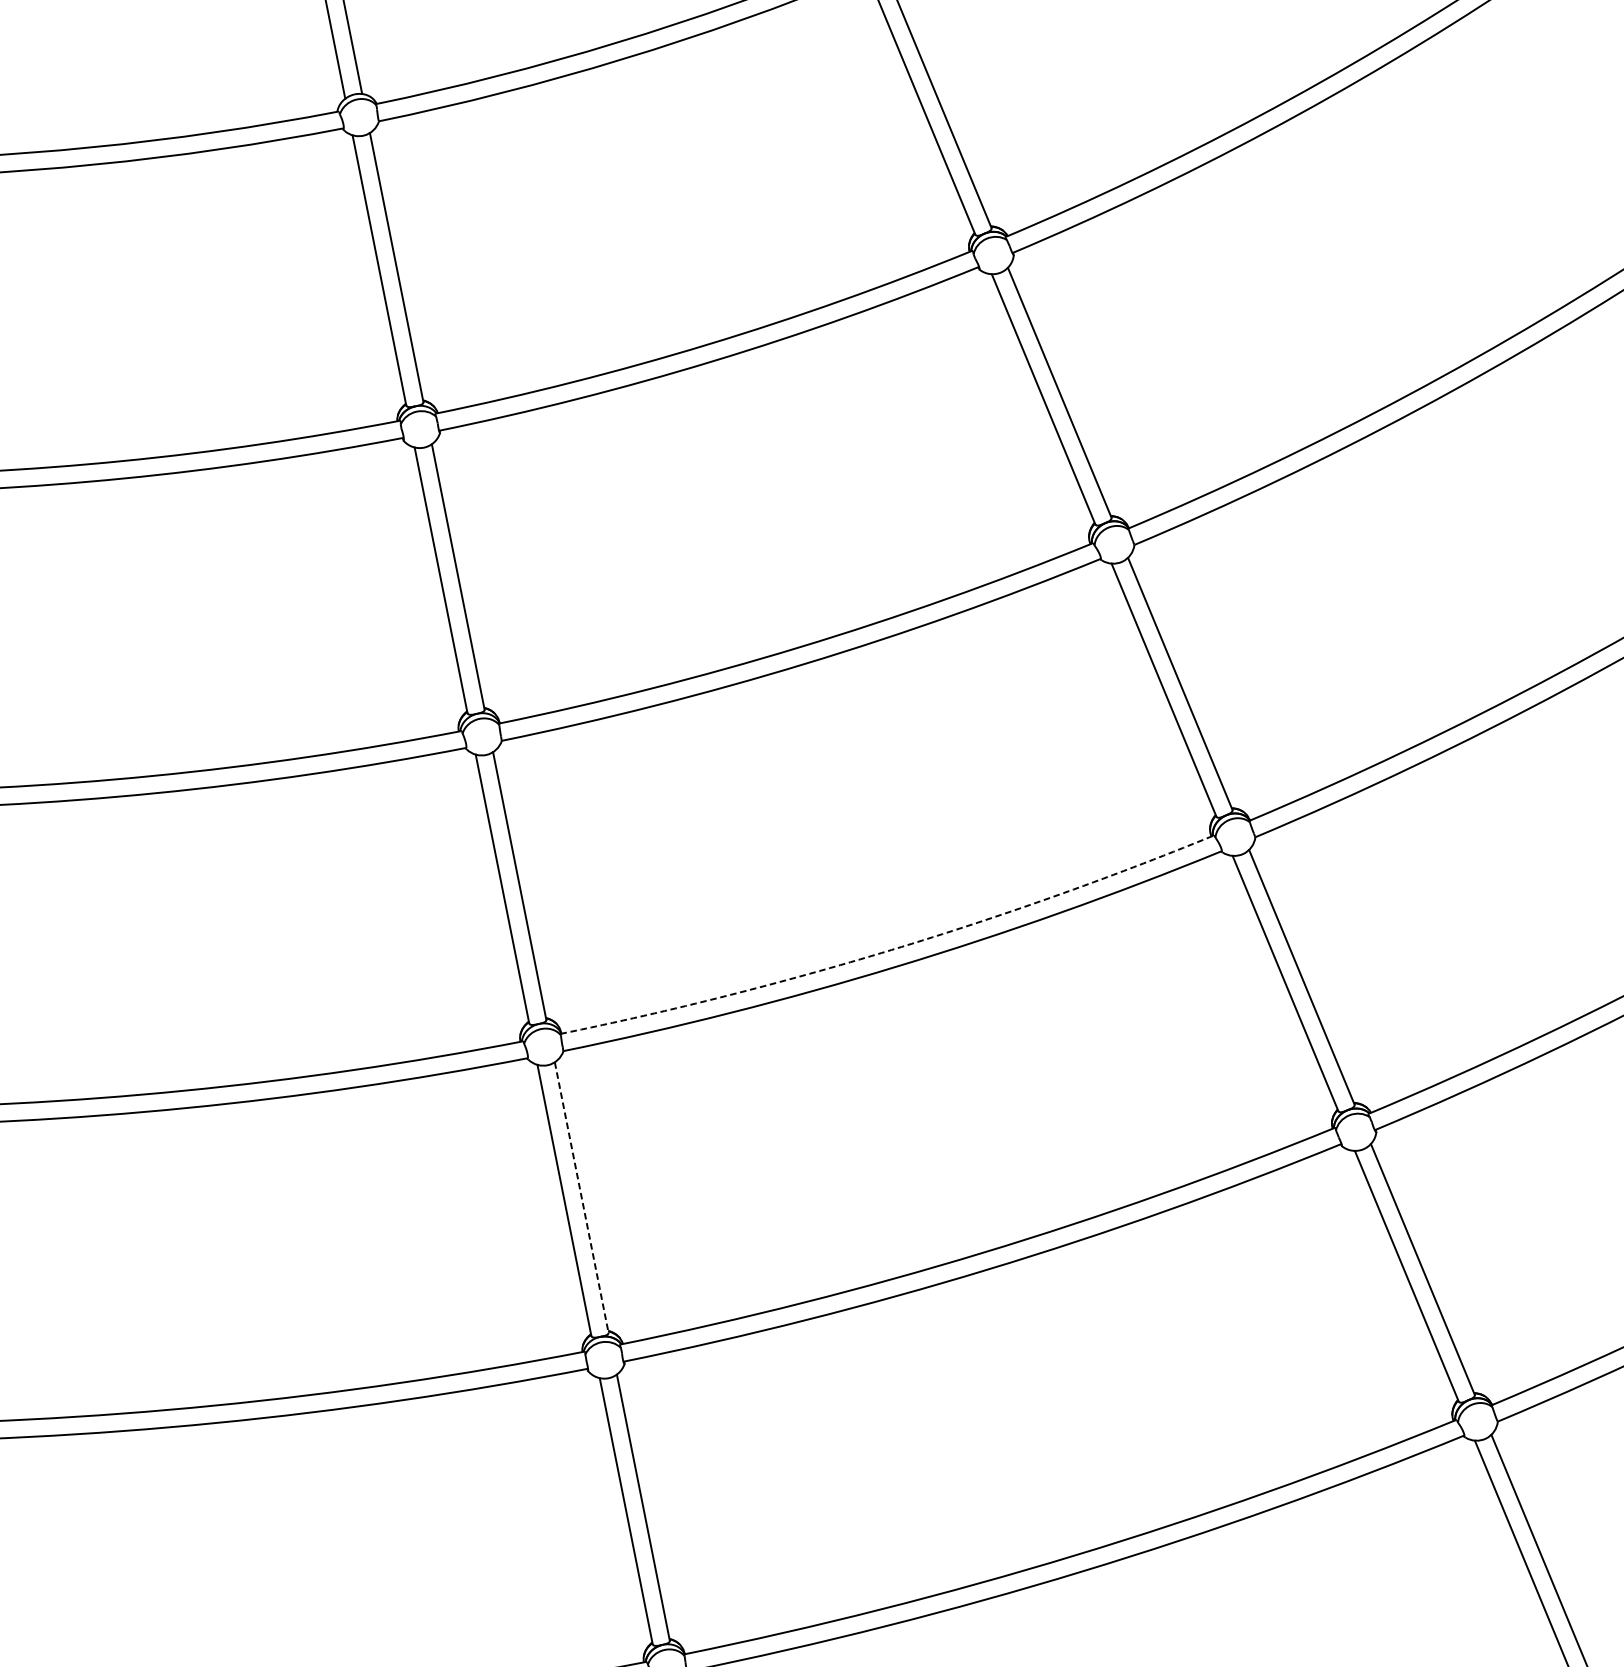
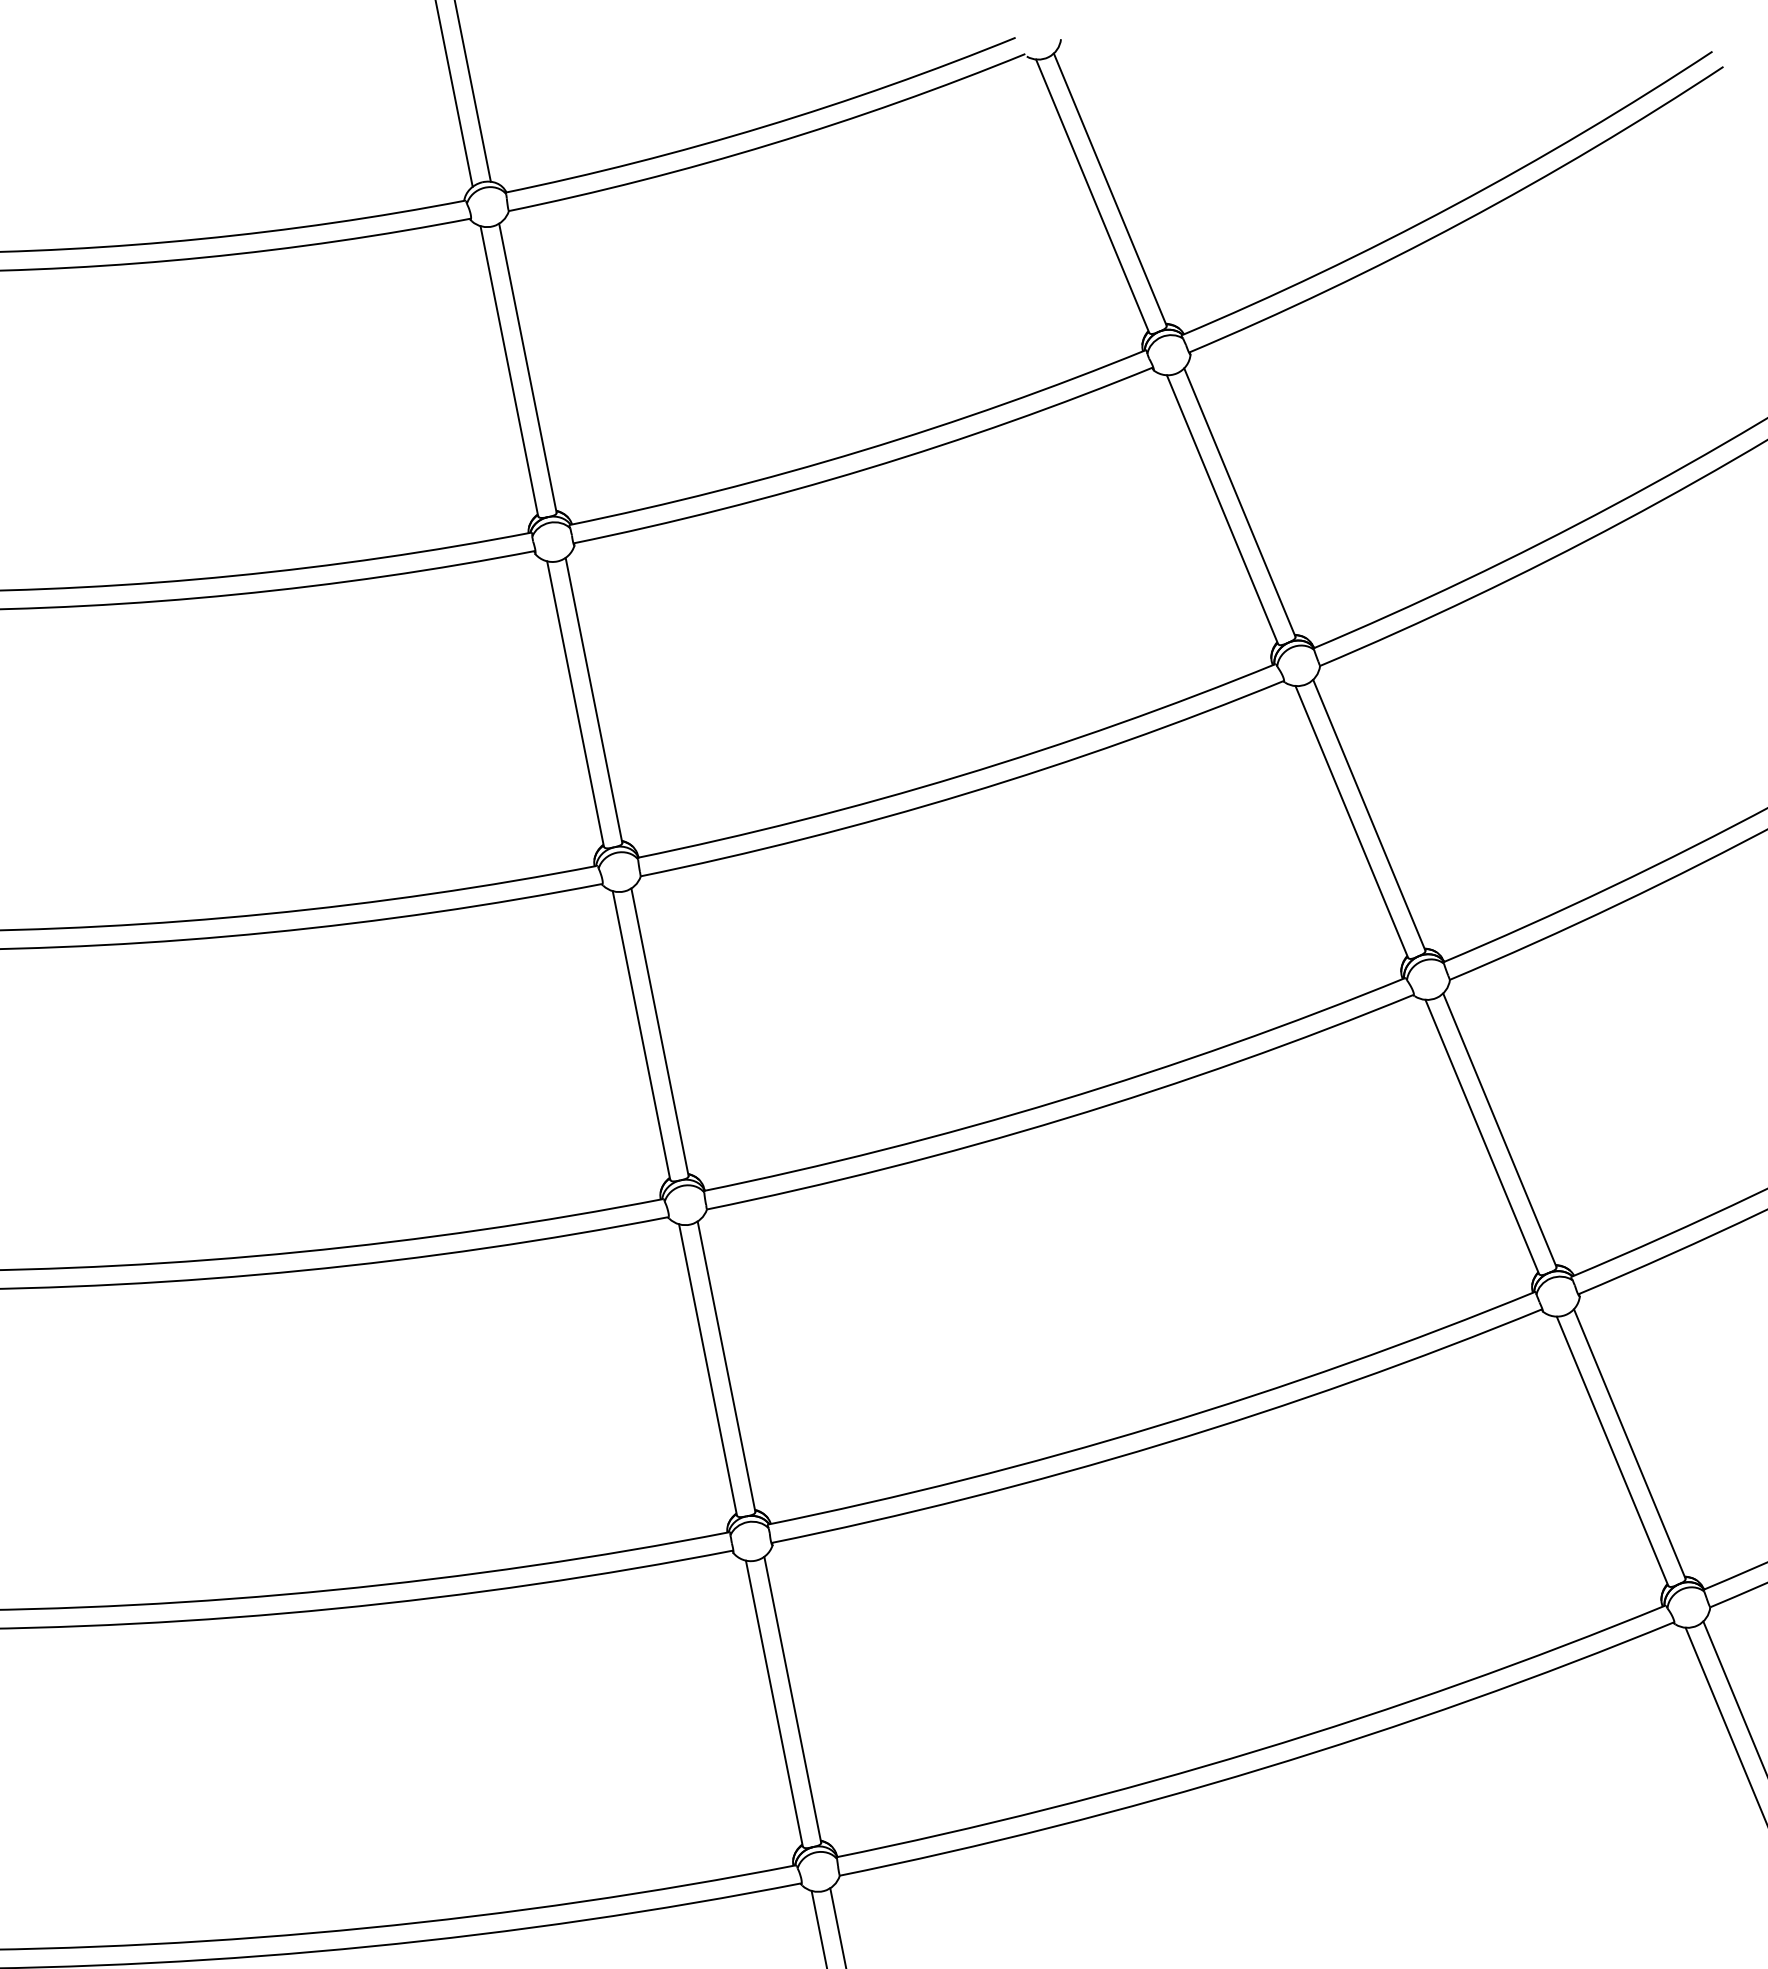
arc: (891, 949) -> (1059, 1100), dashed -> solid
line: (581, 1197) -> (726, 1366), dashed -> solid

